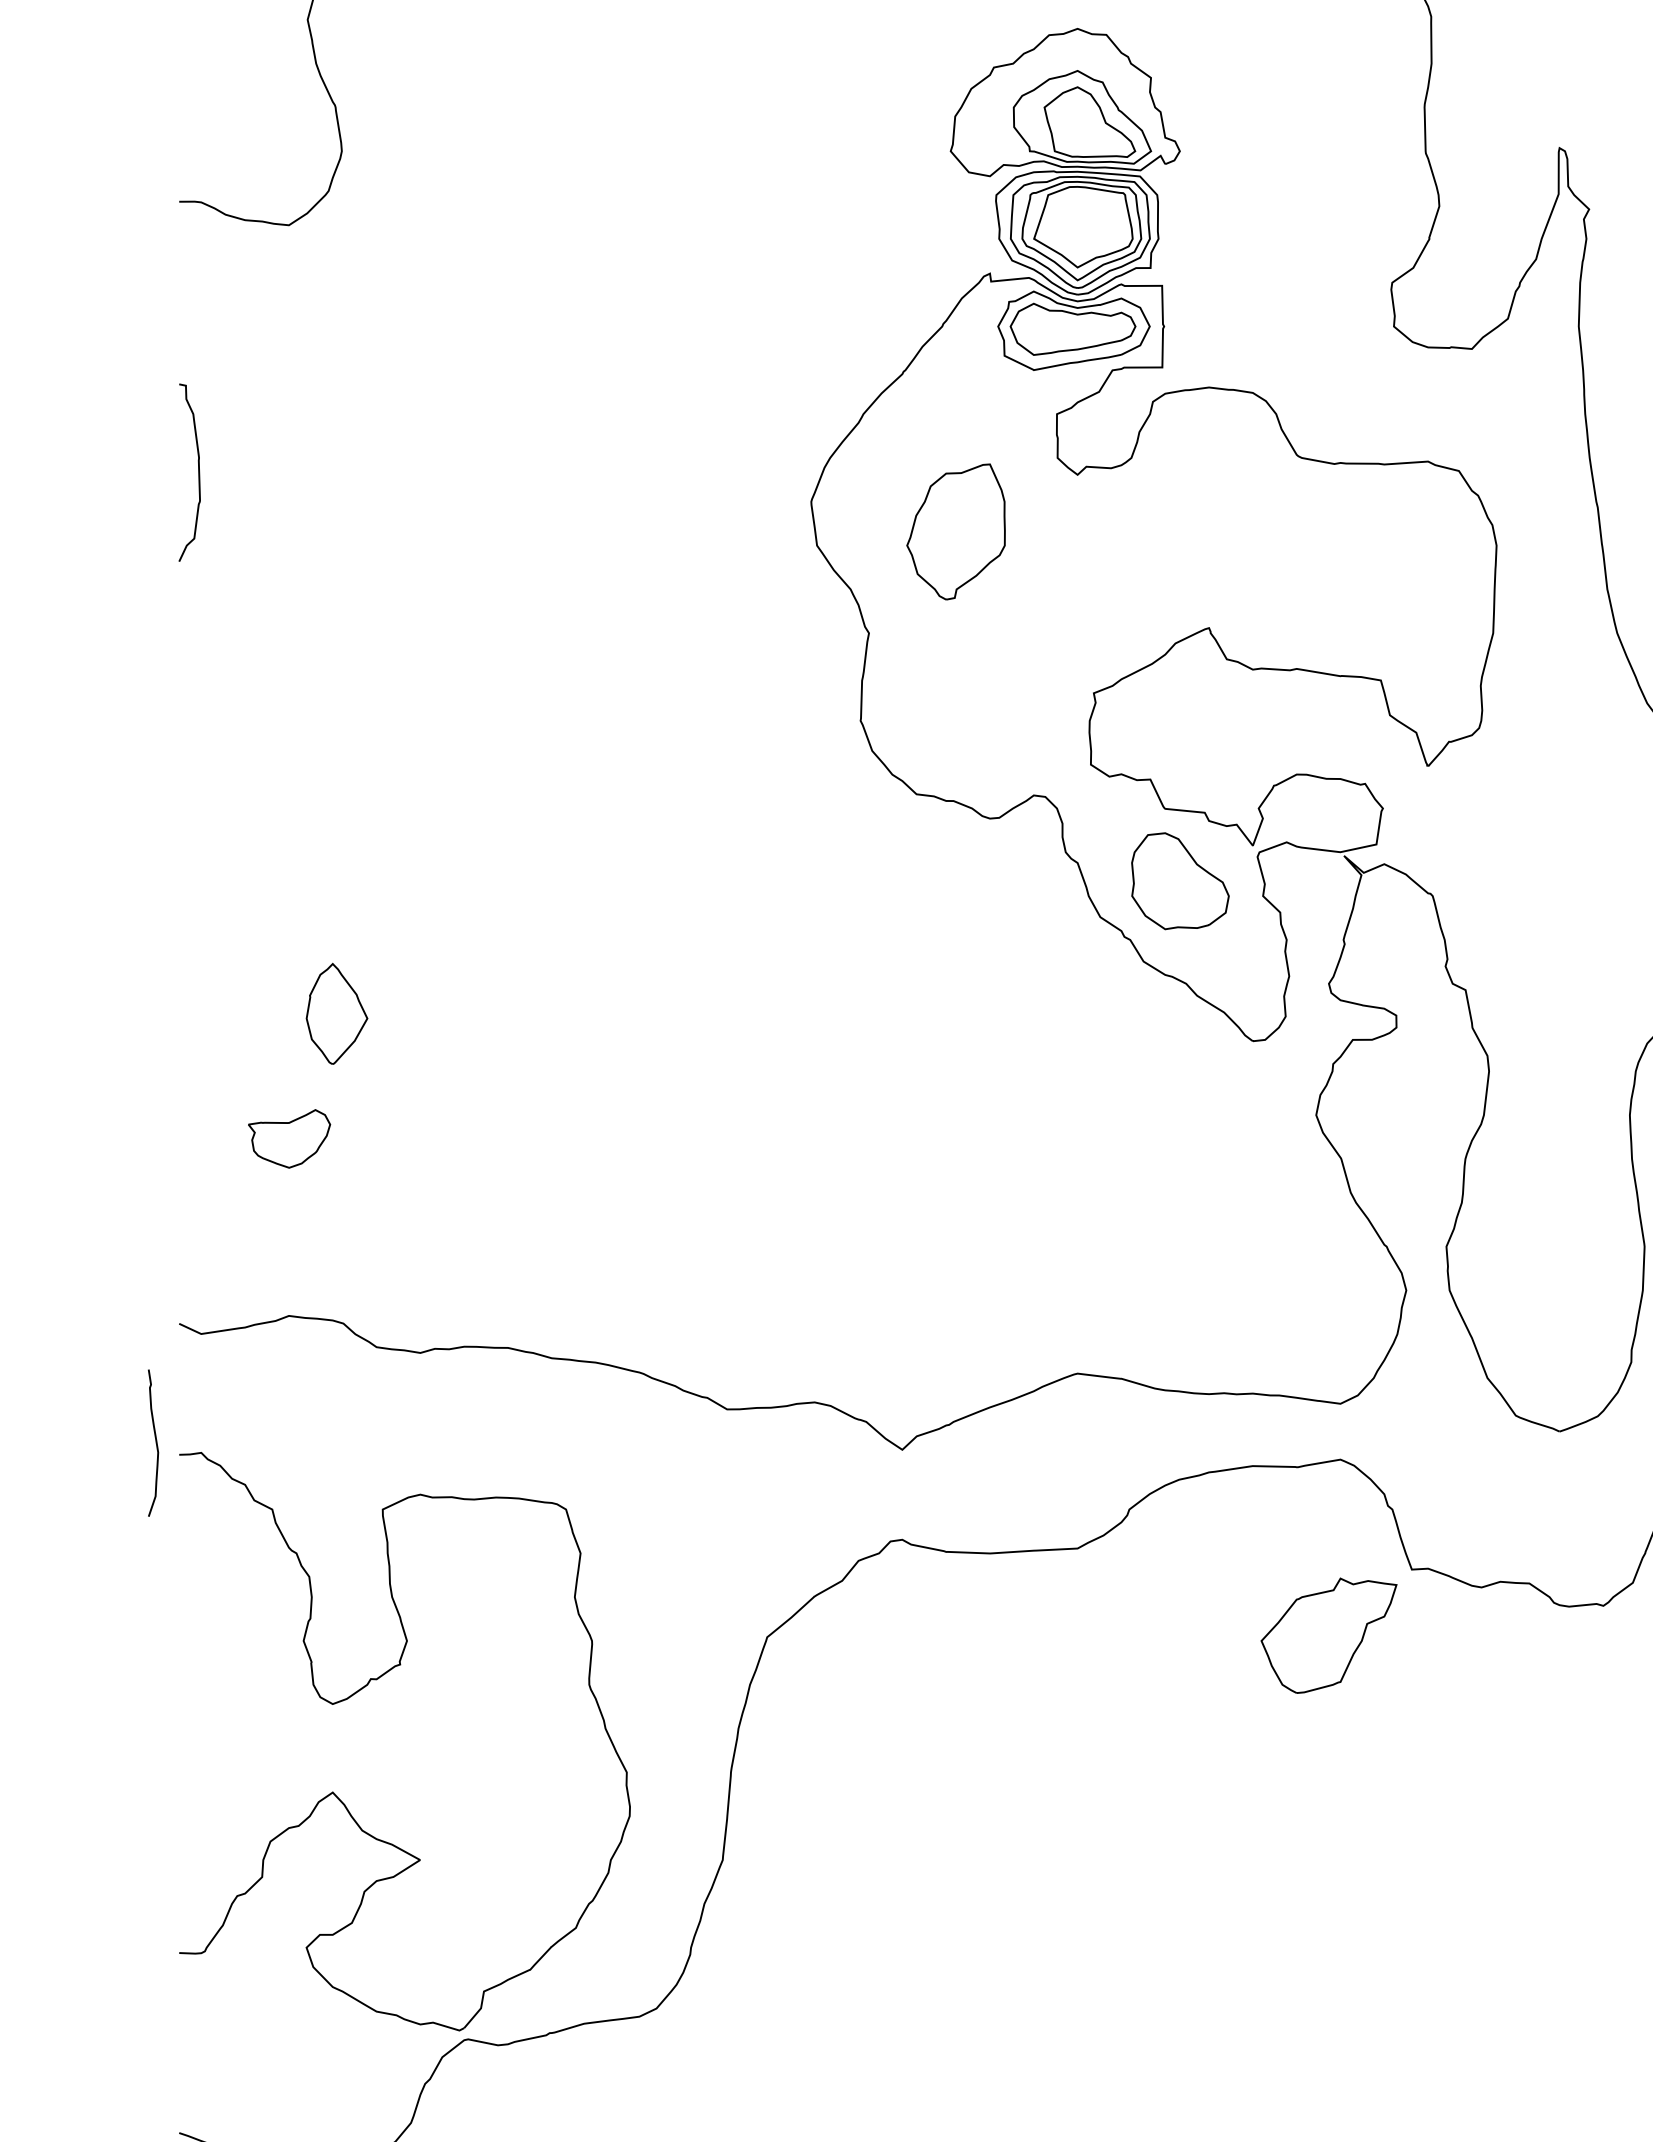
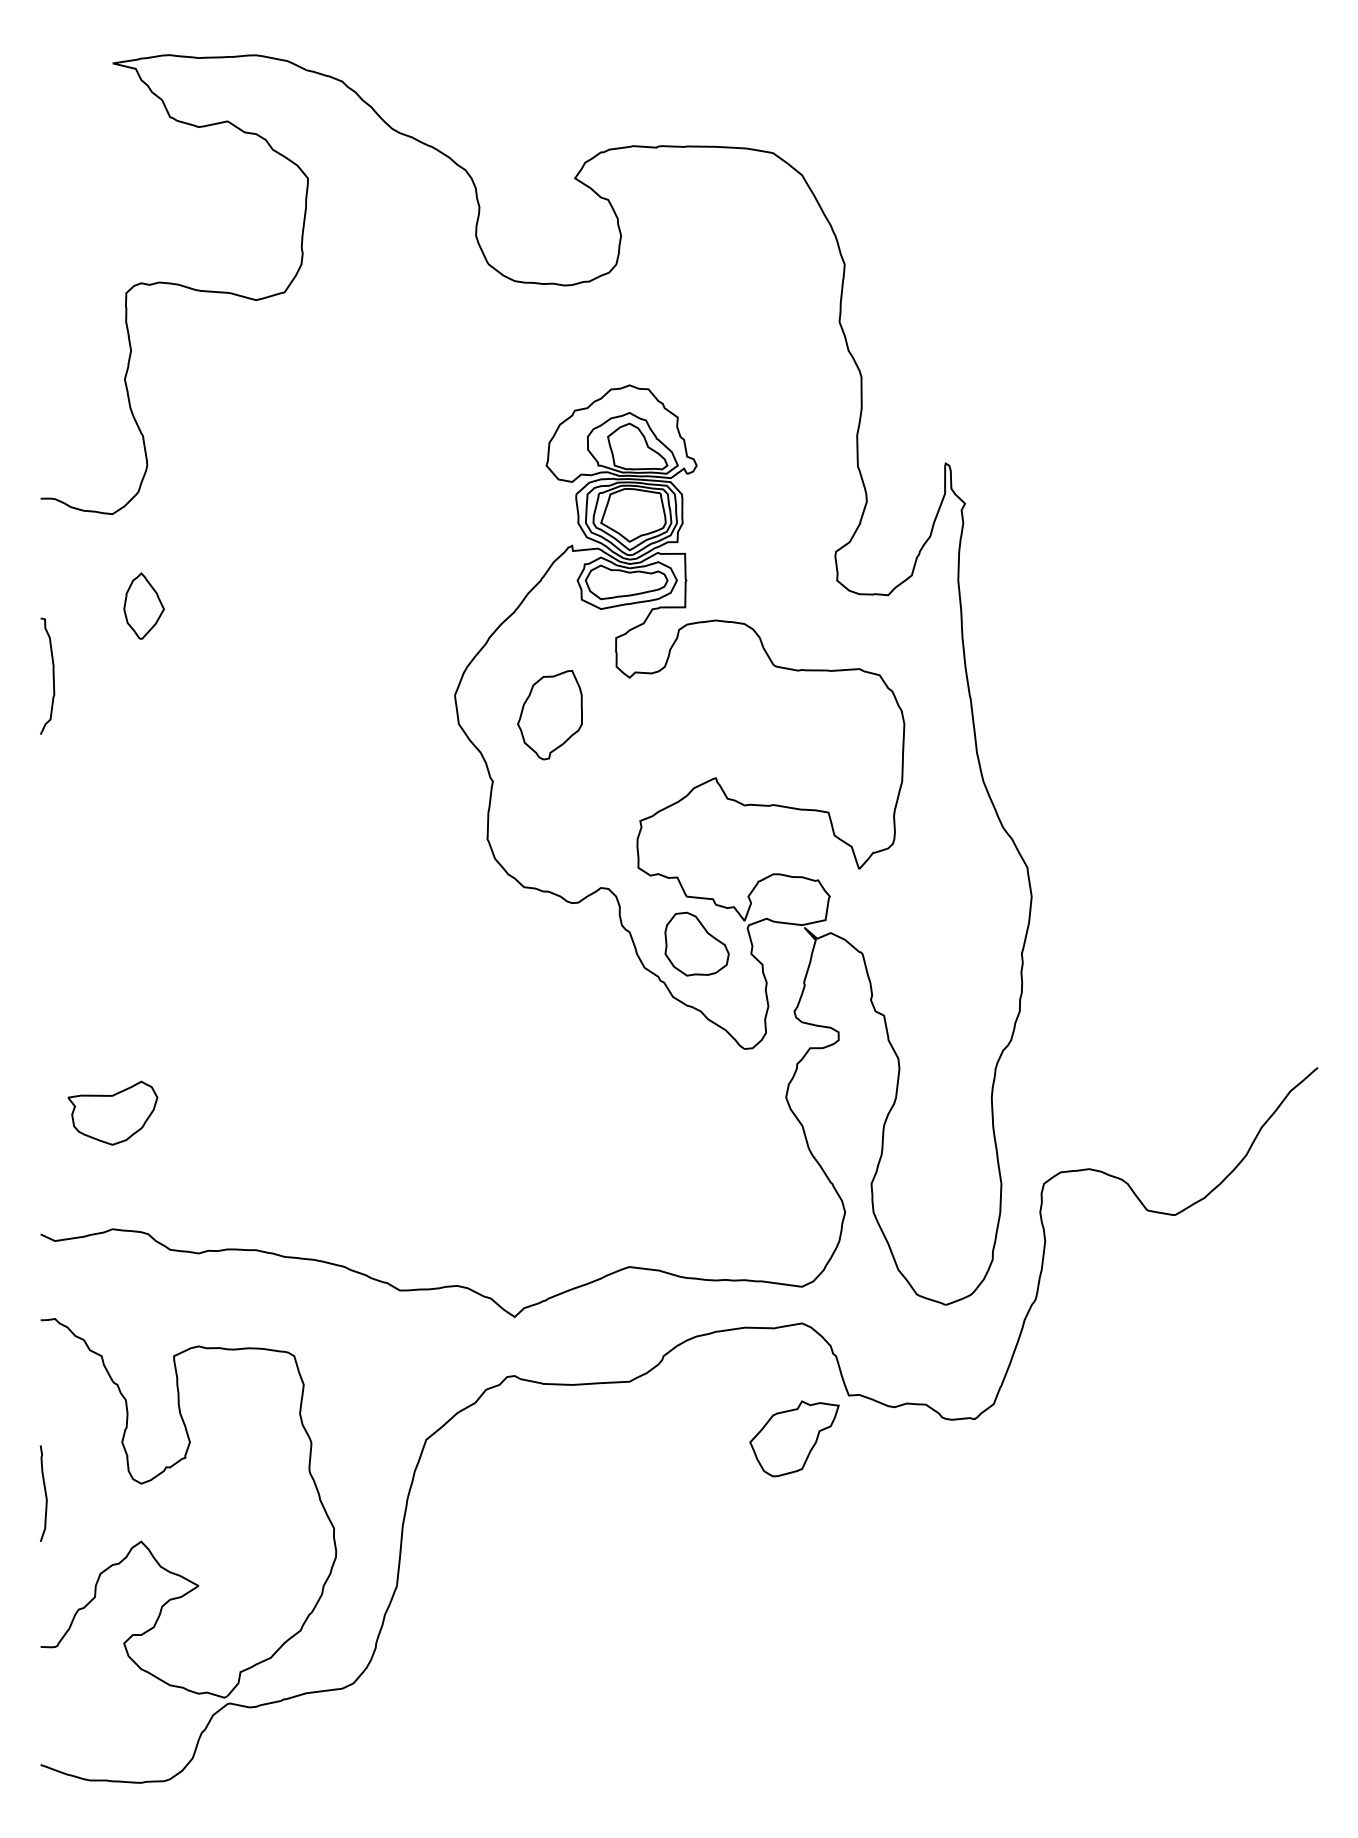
part: (336, 1012) -> (143, 605), moved
part: (288, 1137) -> (112, 1112), size x1.67
curve: (154, 1441) -> (44, 1492), moved

